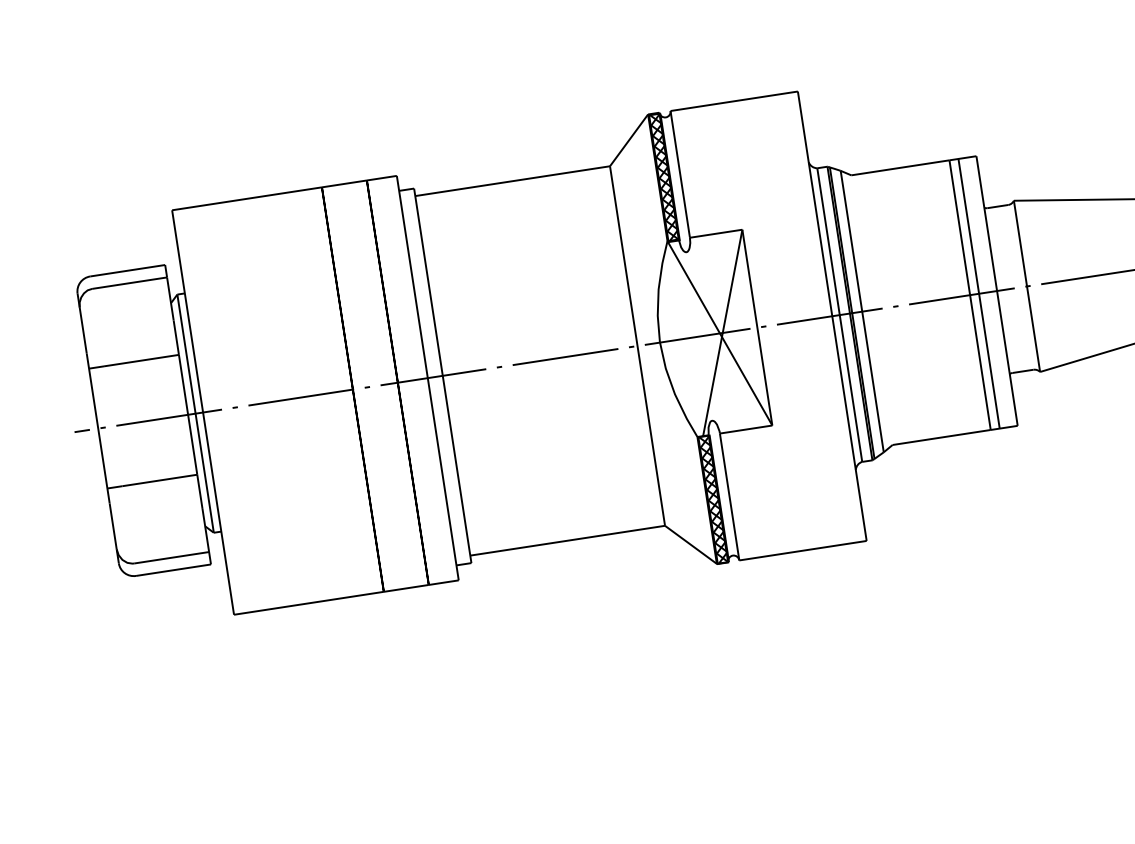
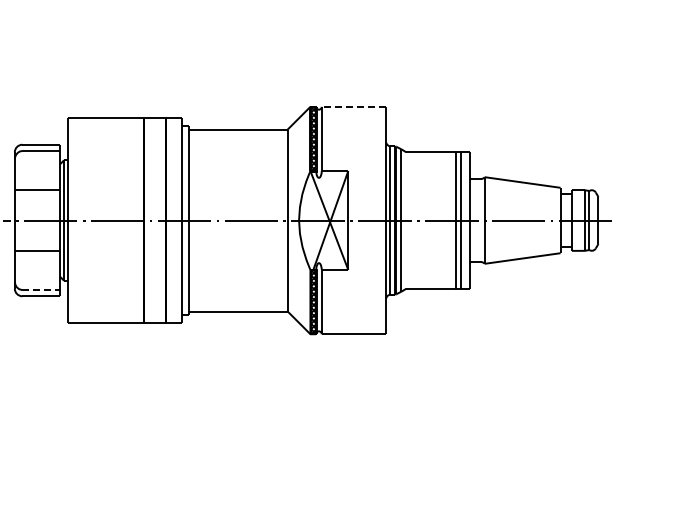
line: (733, 100) -> (353, 106), solid -> dashed
line: (171, 556) -> (41, 289), solid -> dashed

